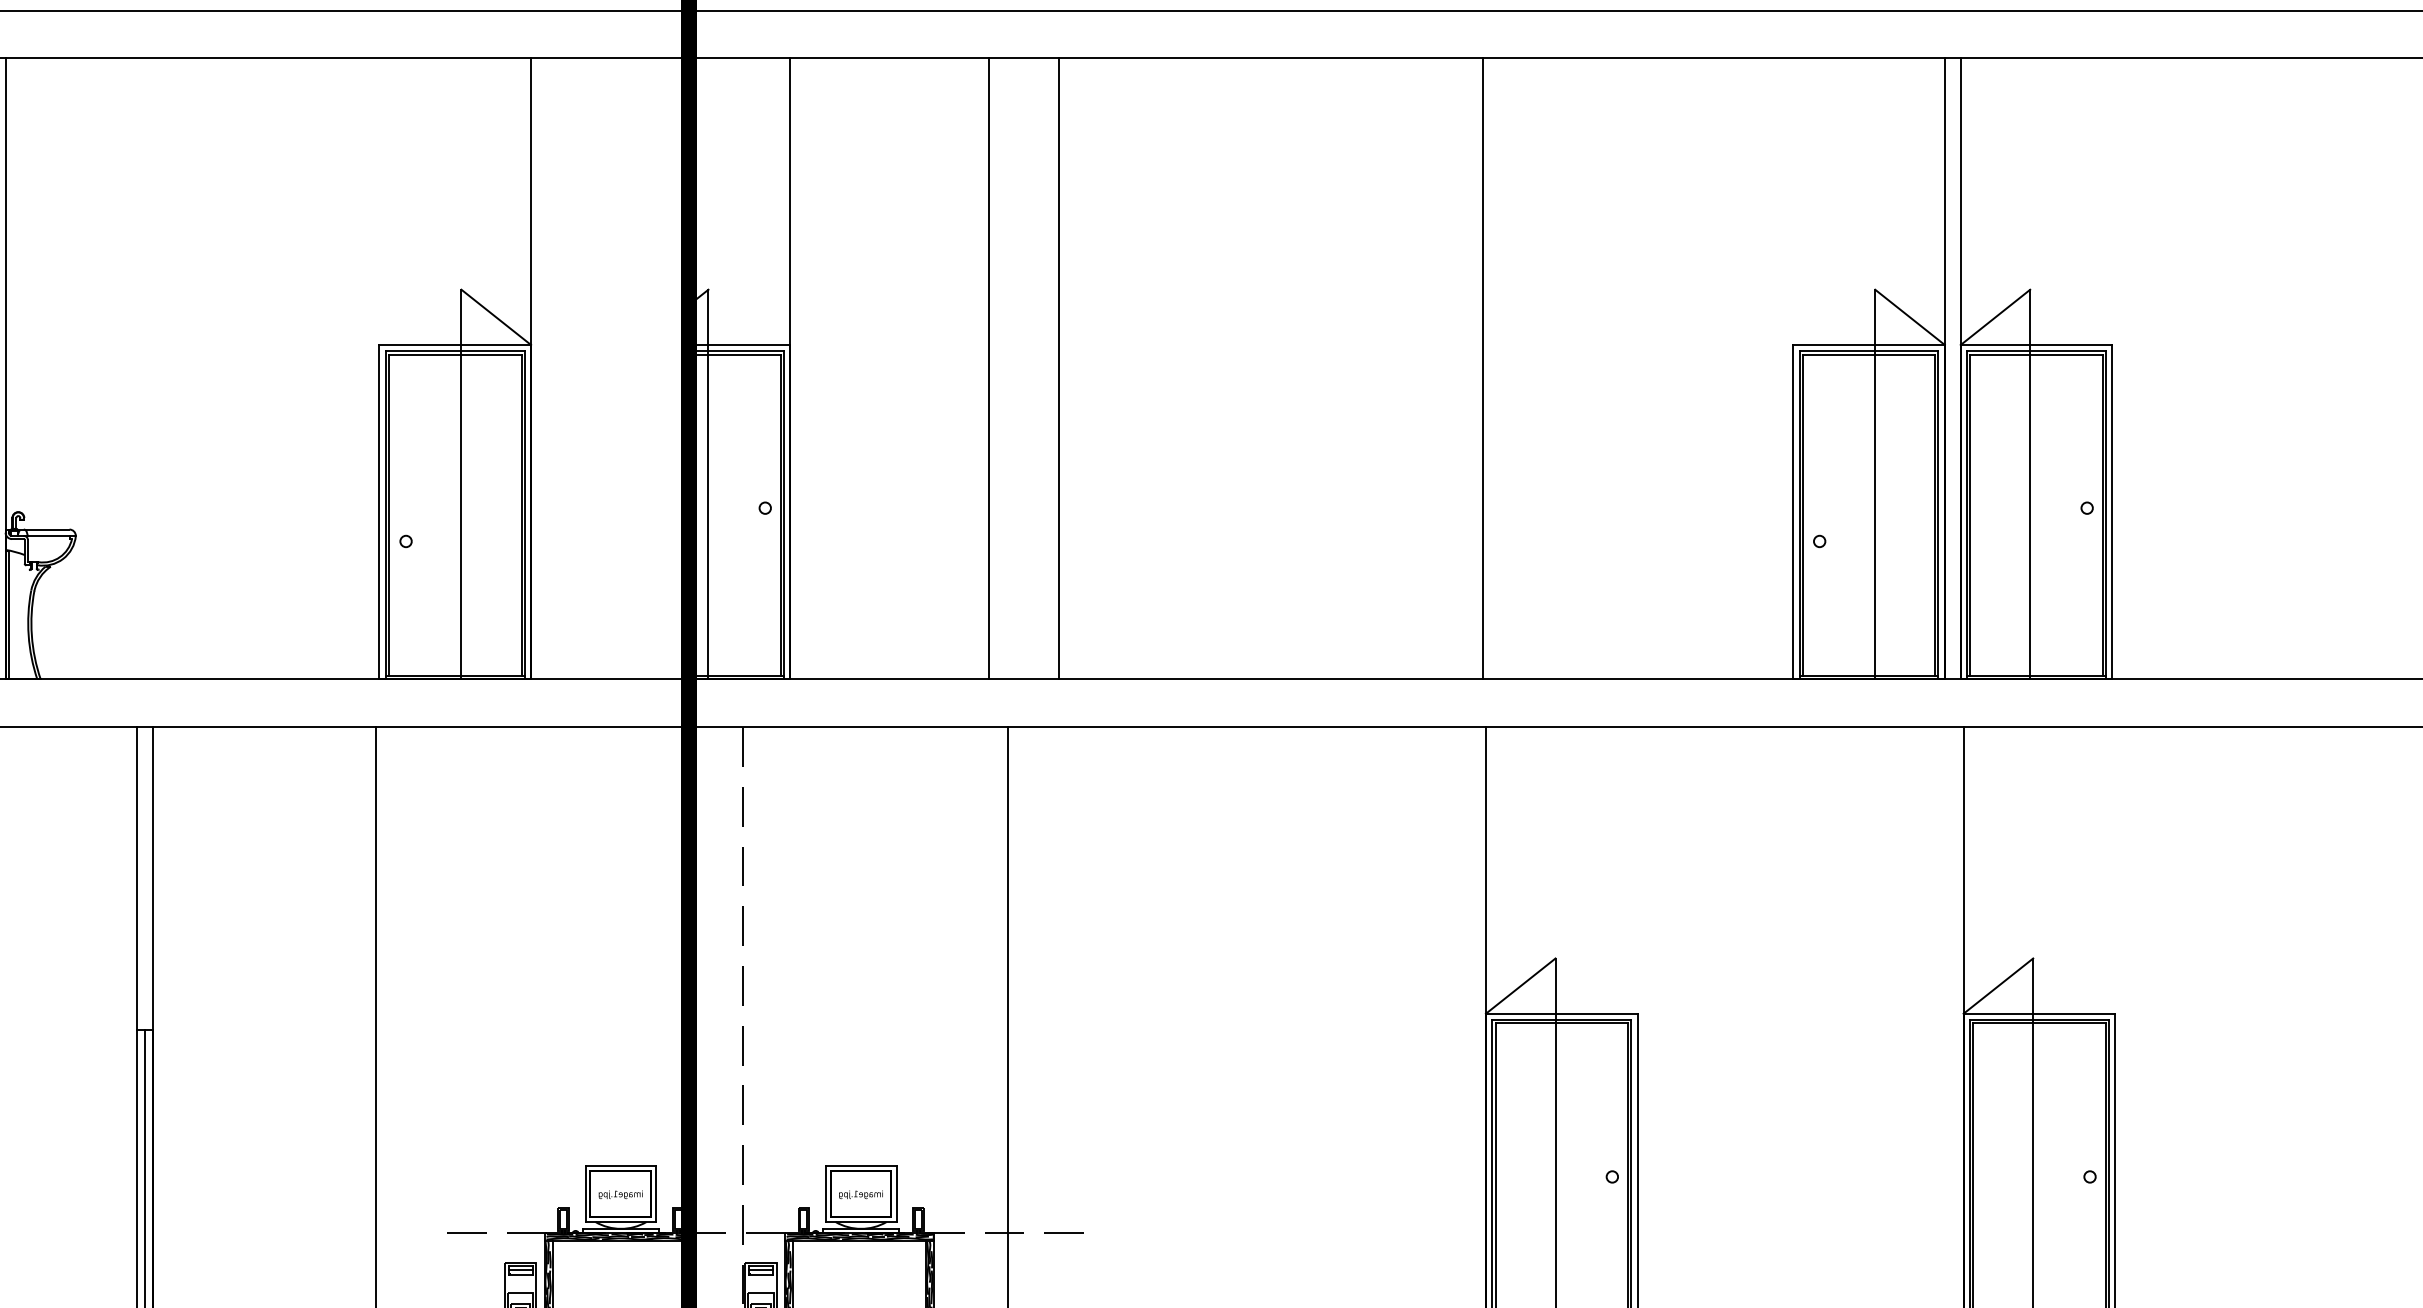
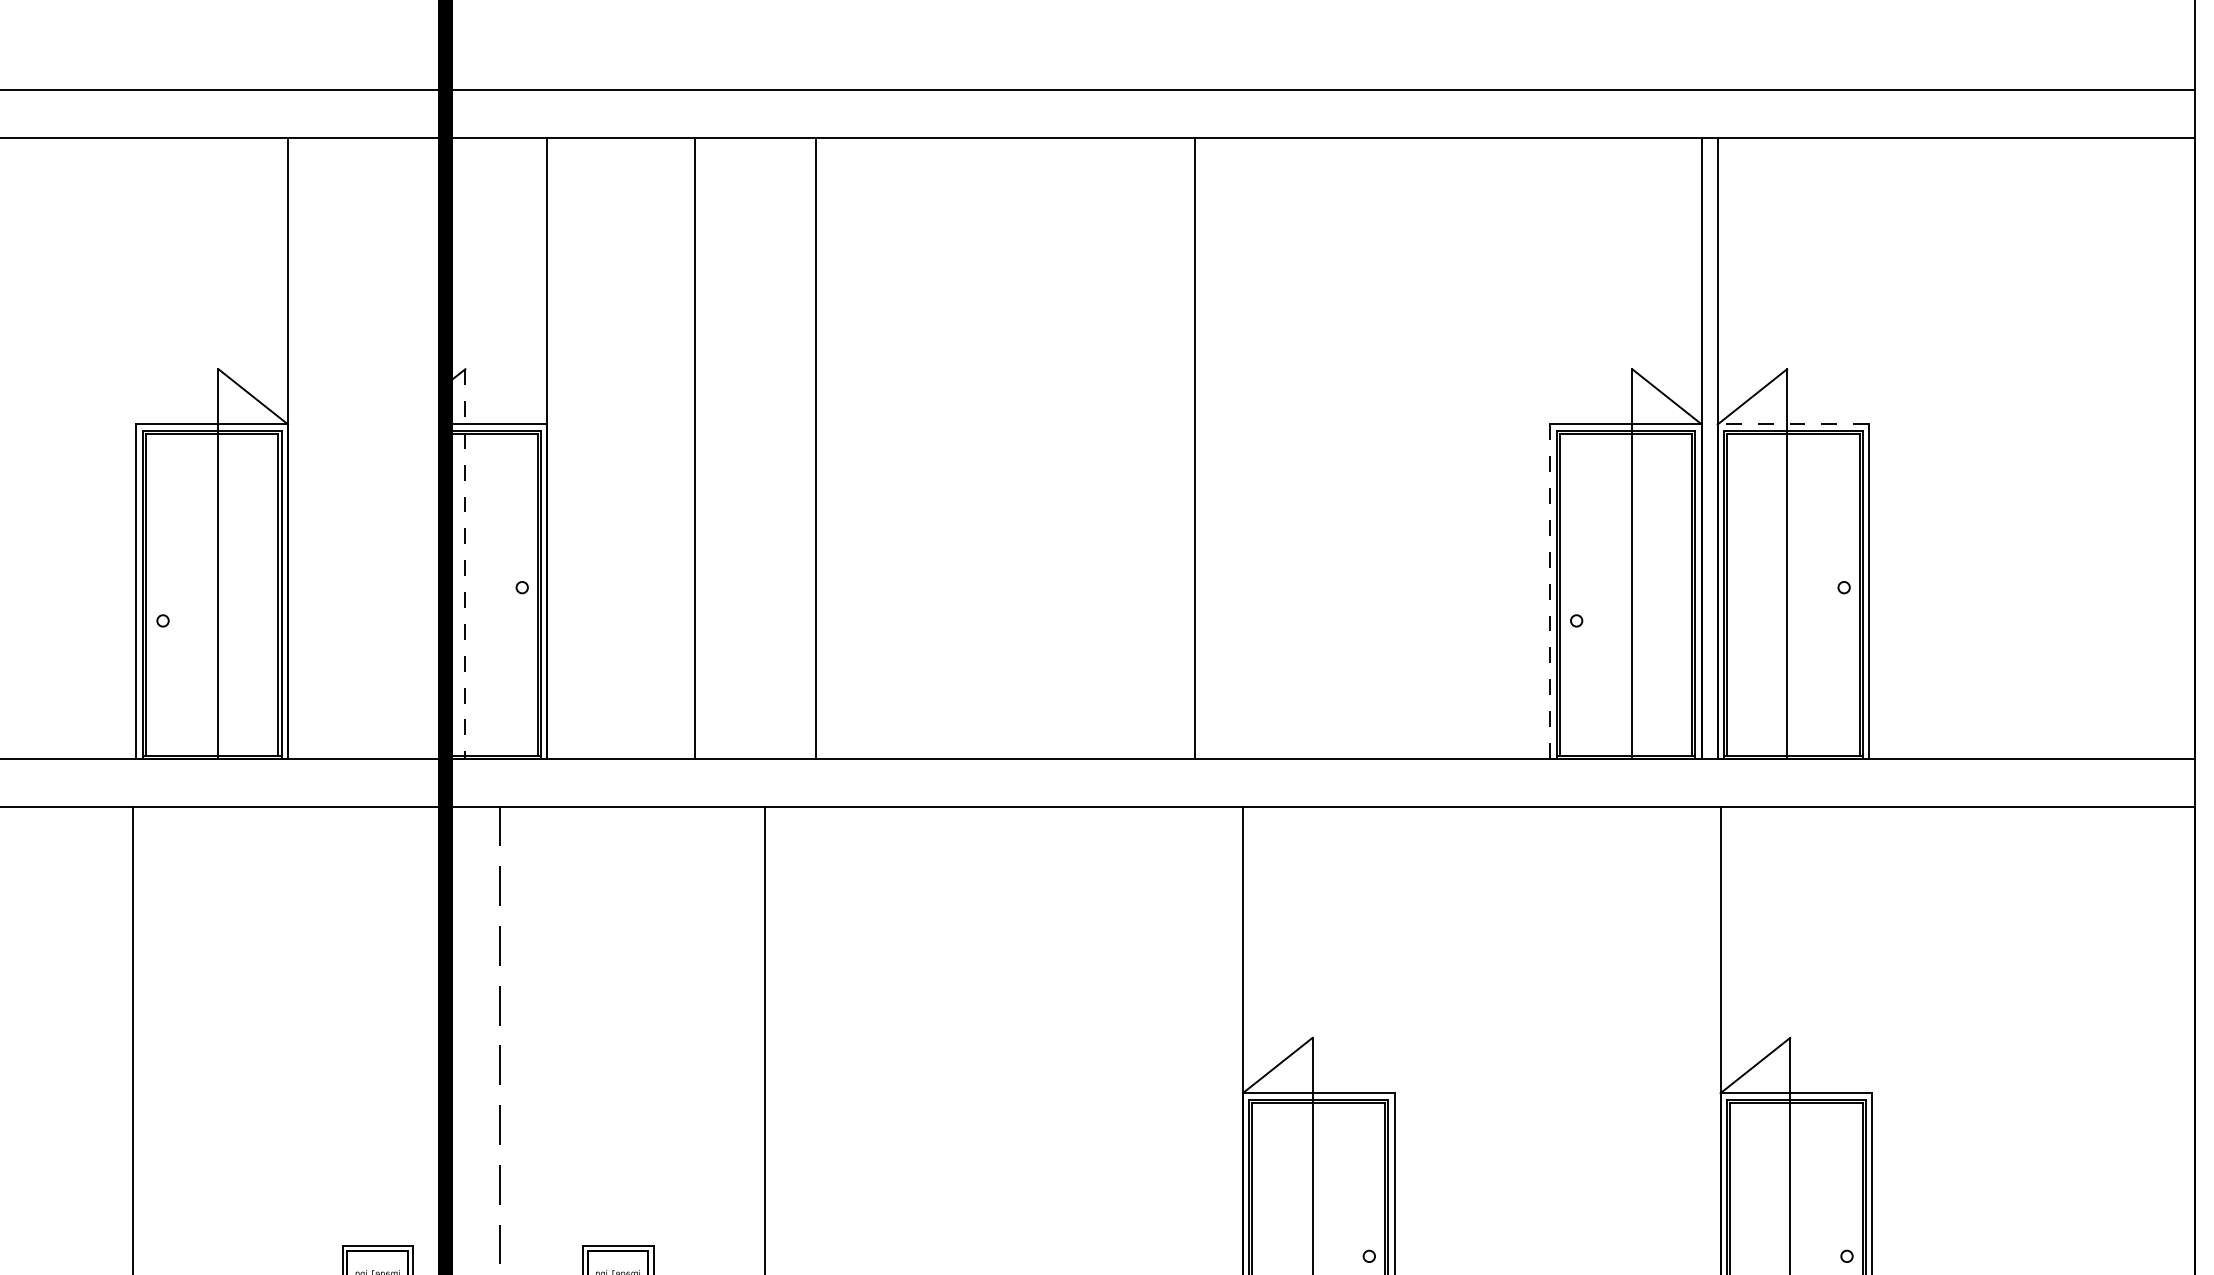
line: (2036, 345) -> (1793, 424), solid -> dashed
line: (989, 368) -> (695, 447), moved
line: (1483, 368) -> (1195, 447), moved
line: (708, 484) -> (465, 563), solid -> dashed
line: (1793, 512) -> (1550, 591), solid -> dashed

